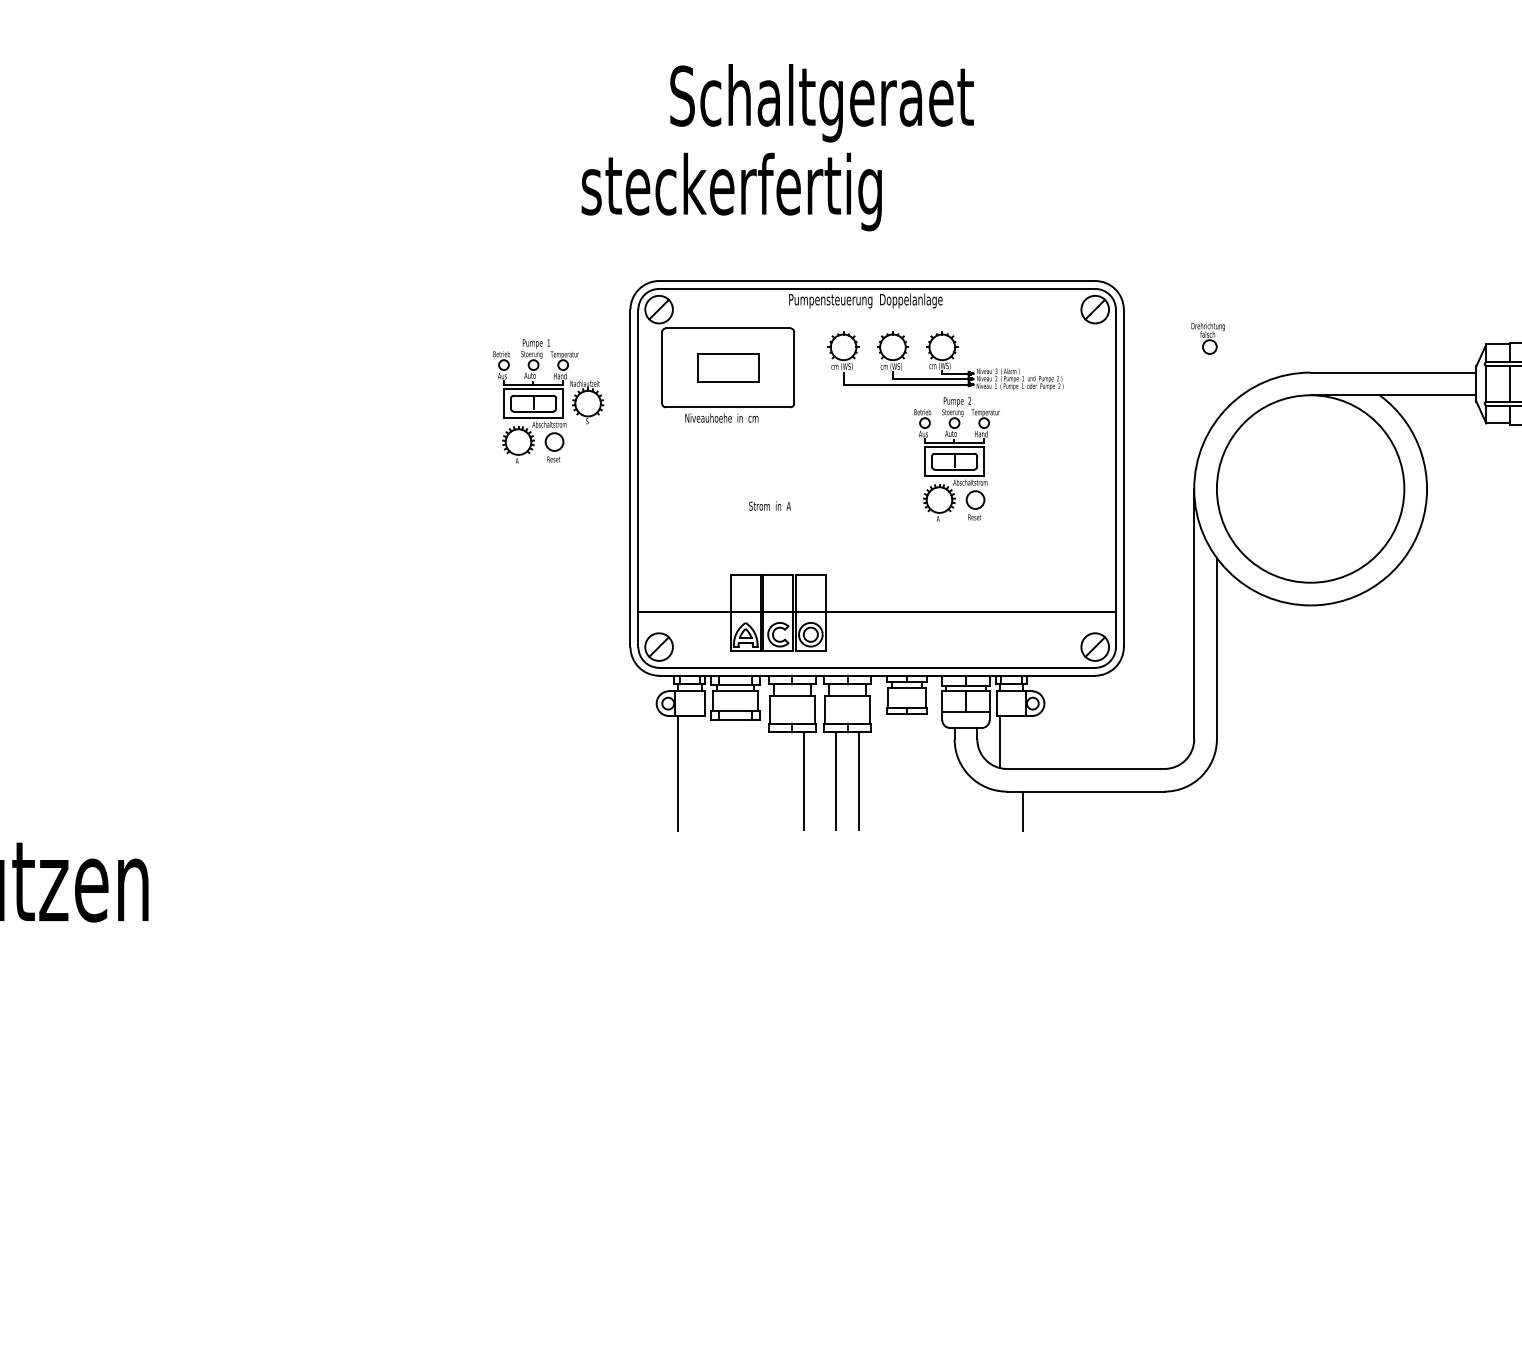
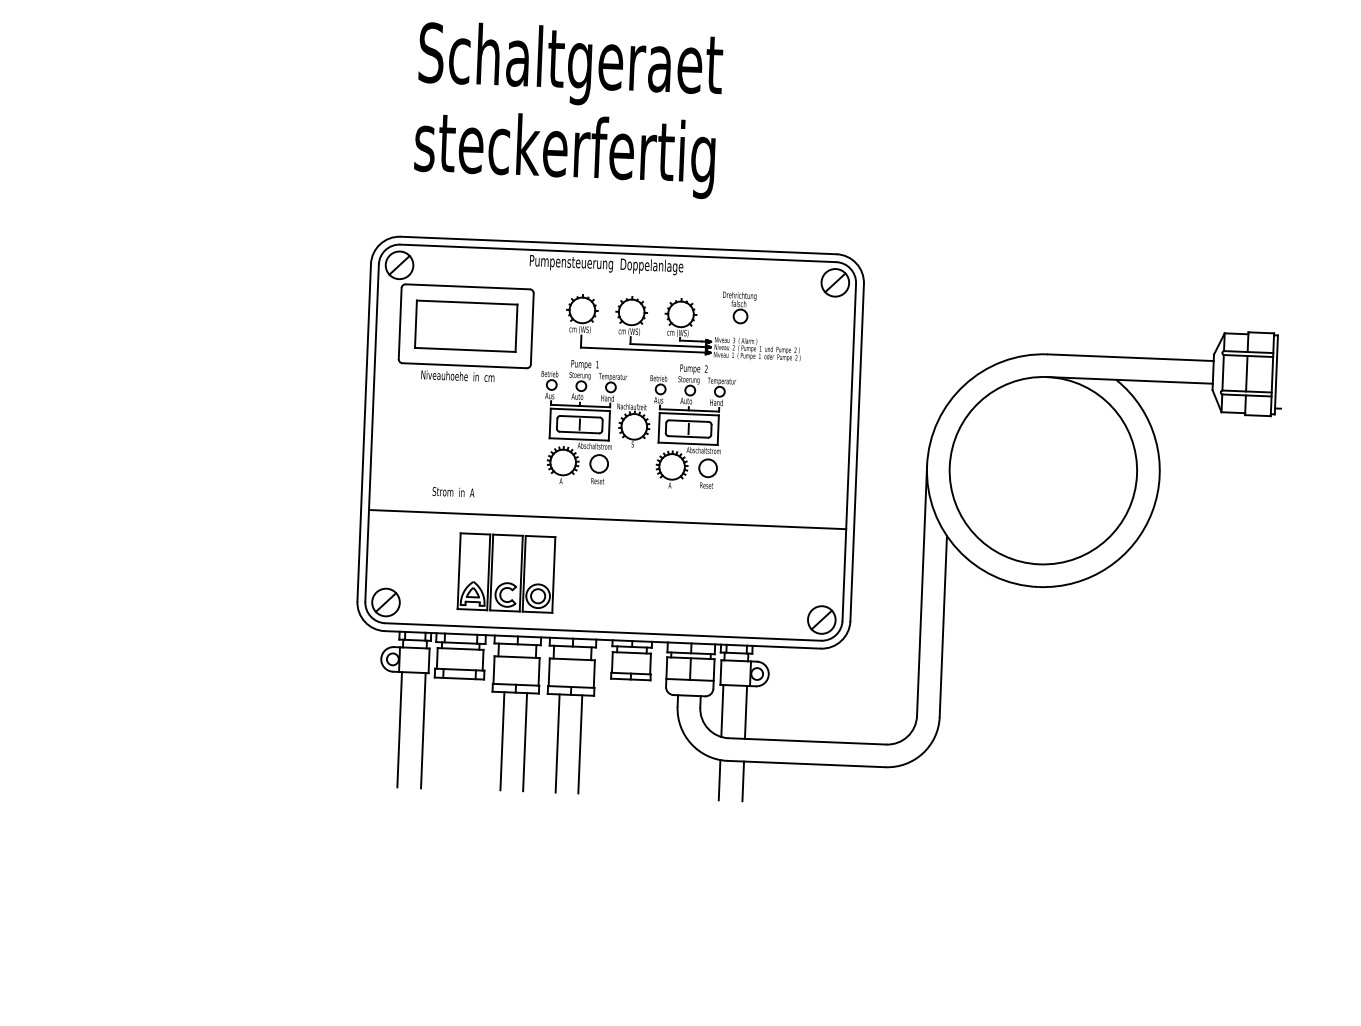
text: (731, 191) -> (564, 153), moved
part: (1207, 338) -> (738, 307), moved
part: (728, 367) -> (466, 325), size x1.67
part: (548, 401) -> (594, 423), moved
text: (770, 505) -> (453, 491), moved
line: (876, 612) -> (606, 519), moved
line: (1023, 741) -> (746, 711), added
line: (701, 773) -> (423, 730), added
line: (780, 780) -> (501, 740), added
line: (999, 811) -> (719, 780), added

